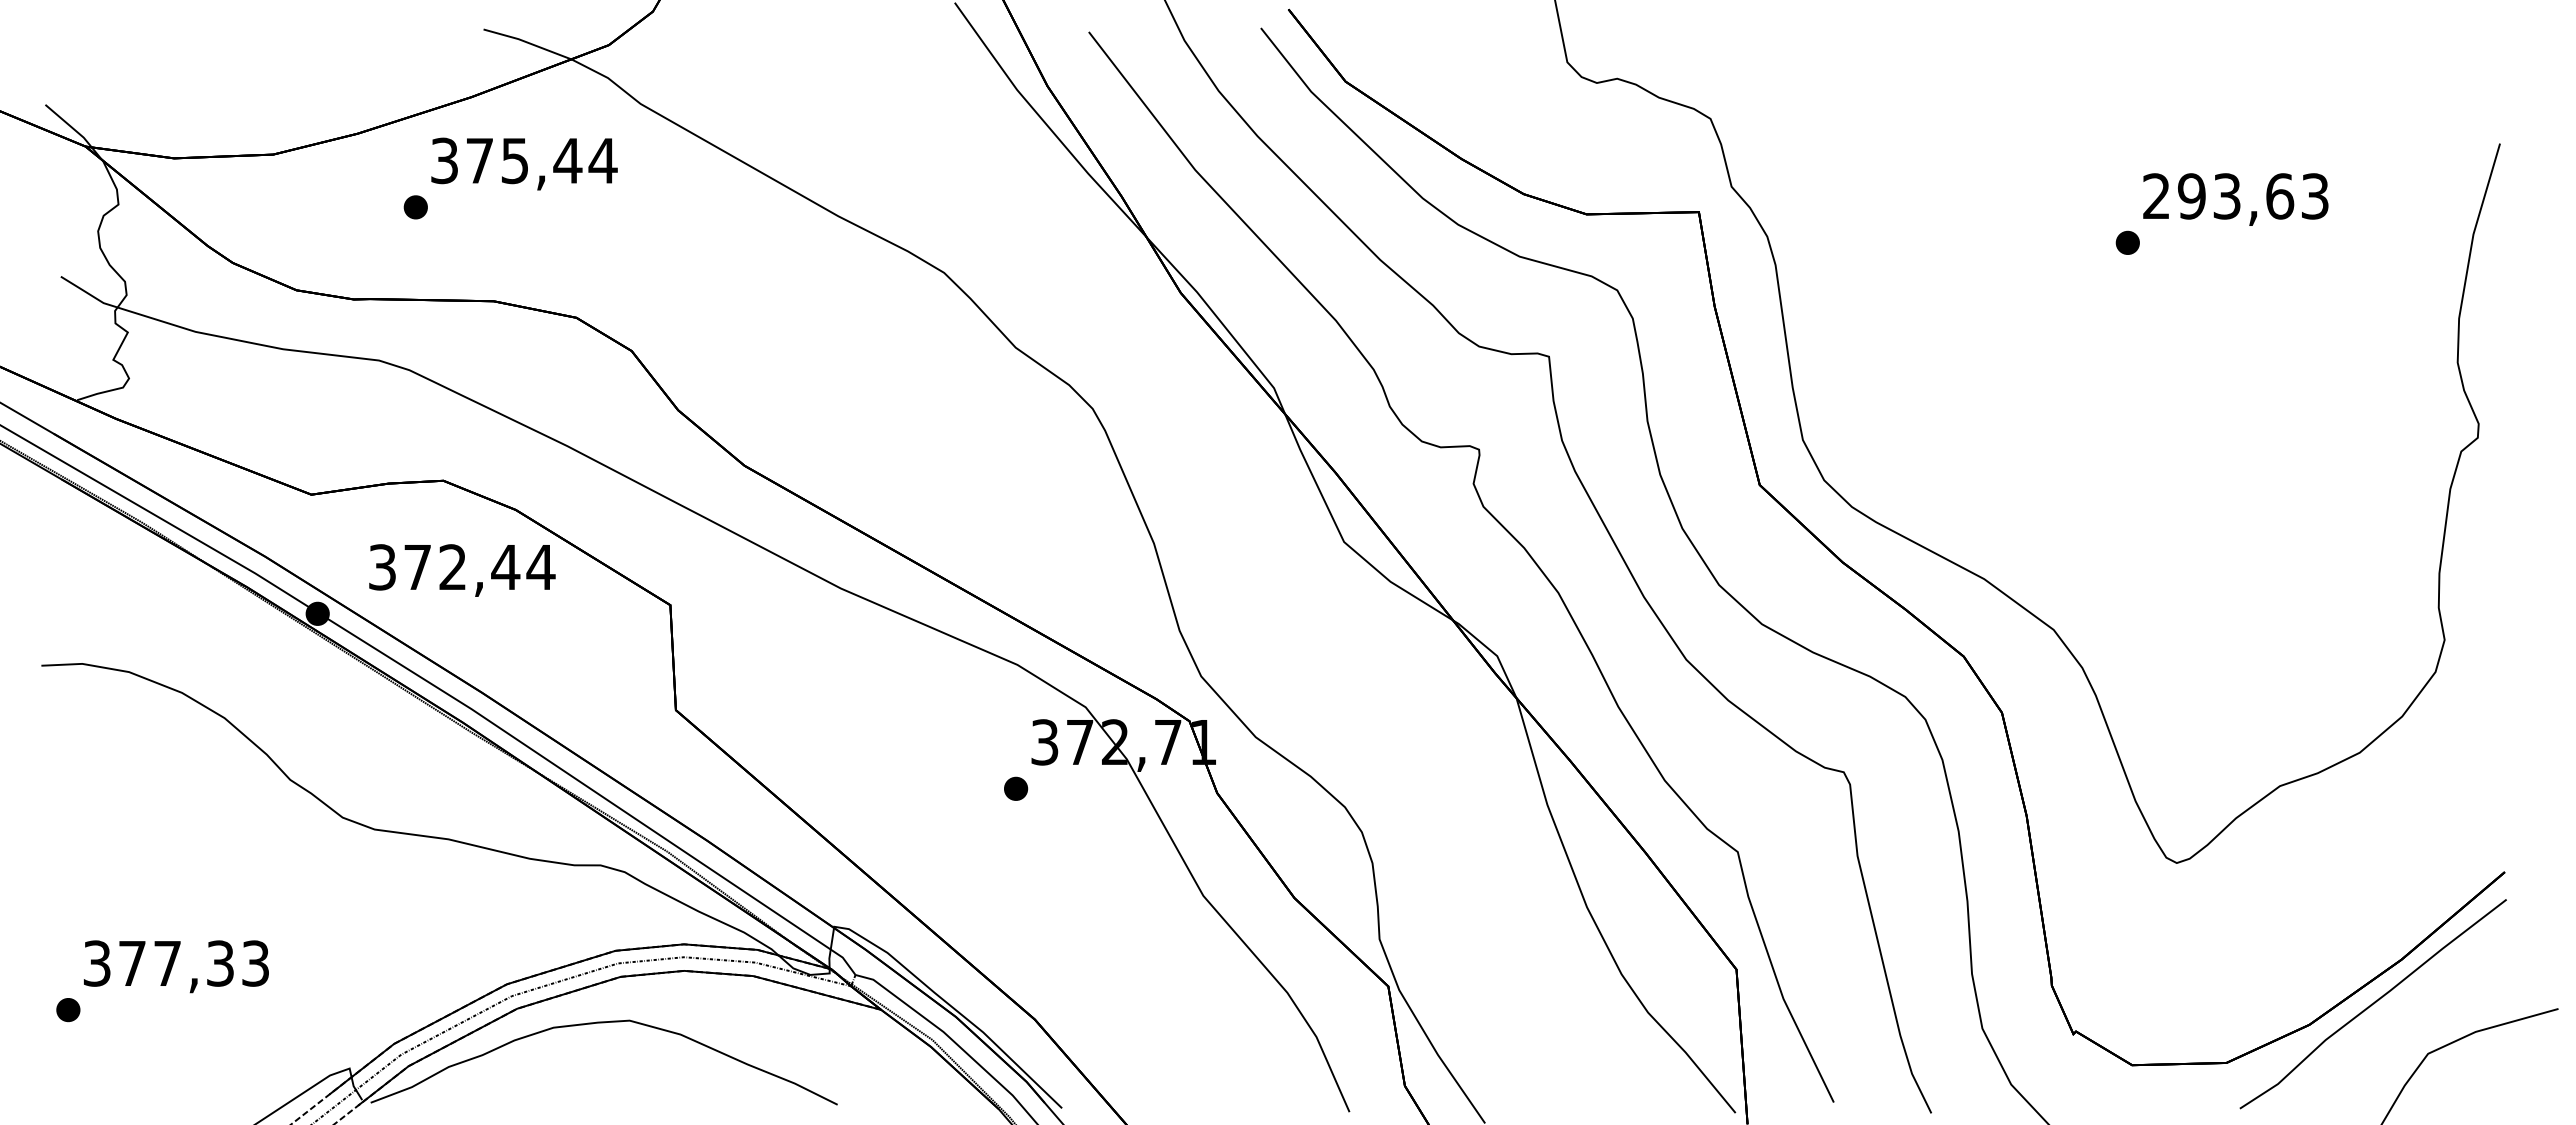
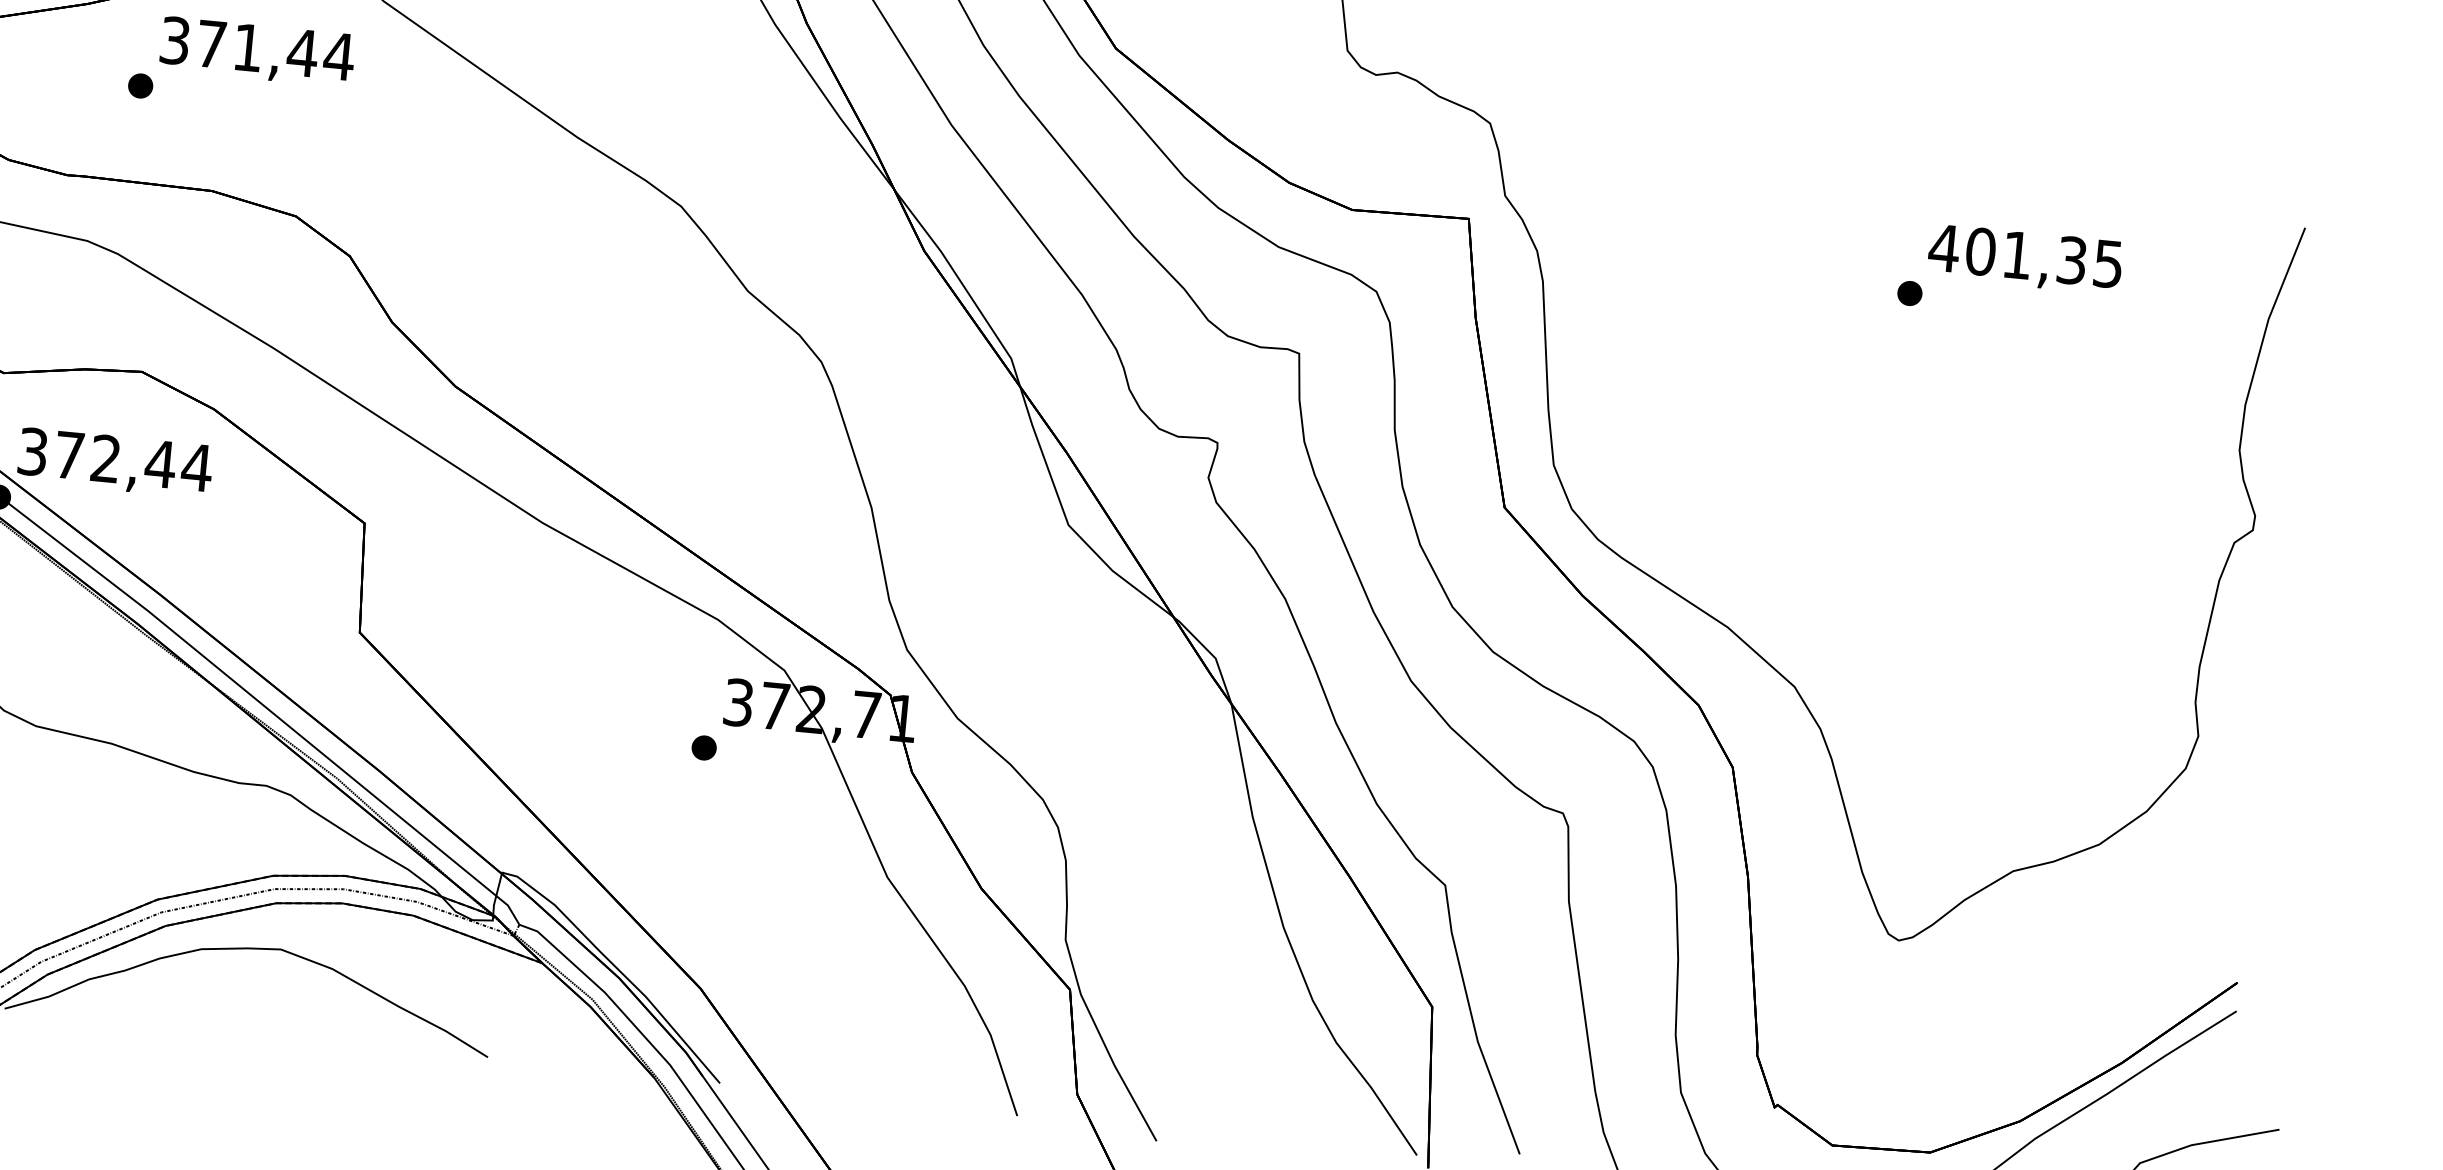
text: (514, 161) -> (247, 48), 375,44 -> 371,44
text: (2234, 196) -> (2024, 256), 293,63 -> 401,35
text: (462, 570) -> (115, 463), moved

